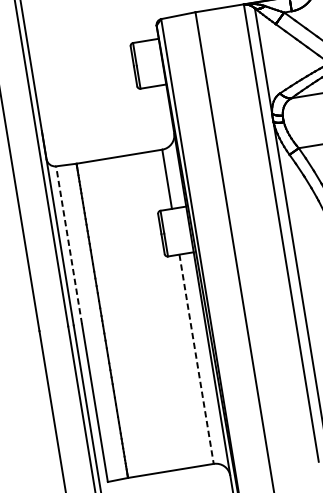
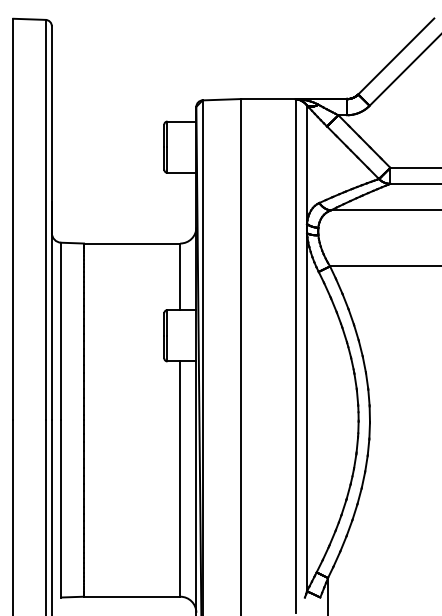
line: (69, 245) -> (61, 331), dashed -> solid
line: (196, 359) -> (180, 479), dashed -> solid

